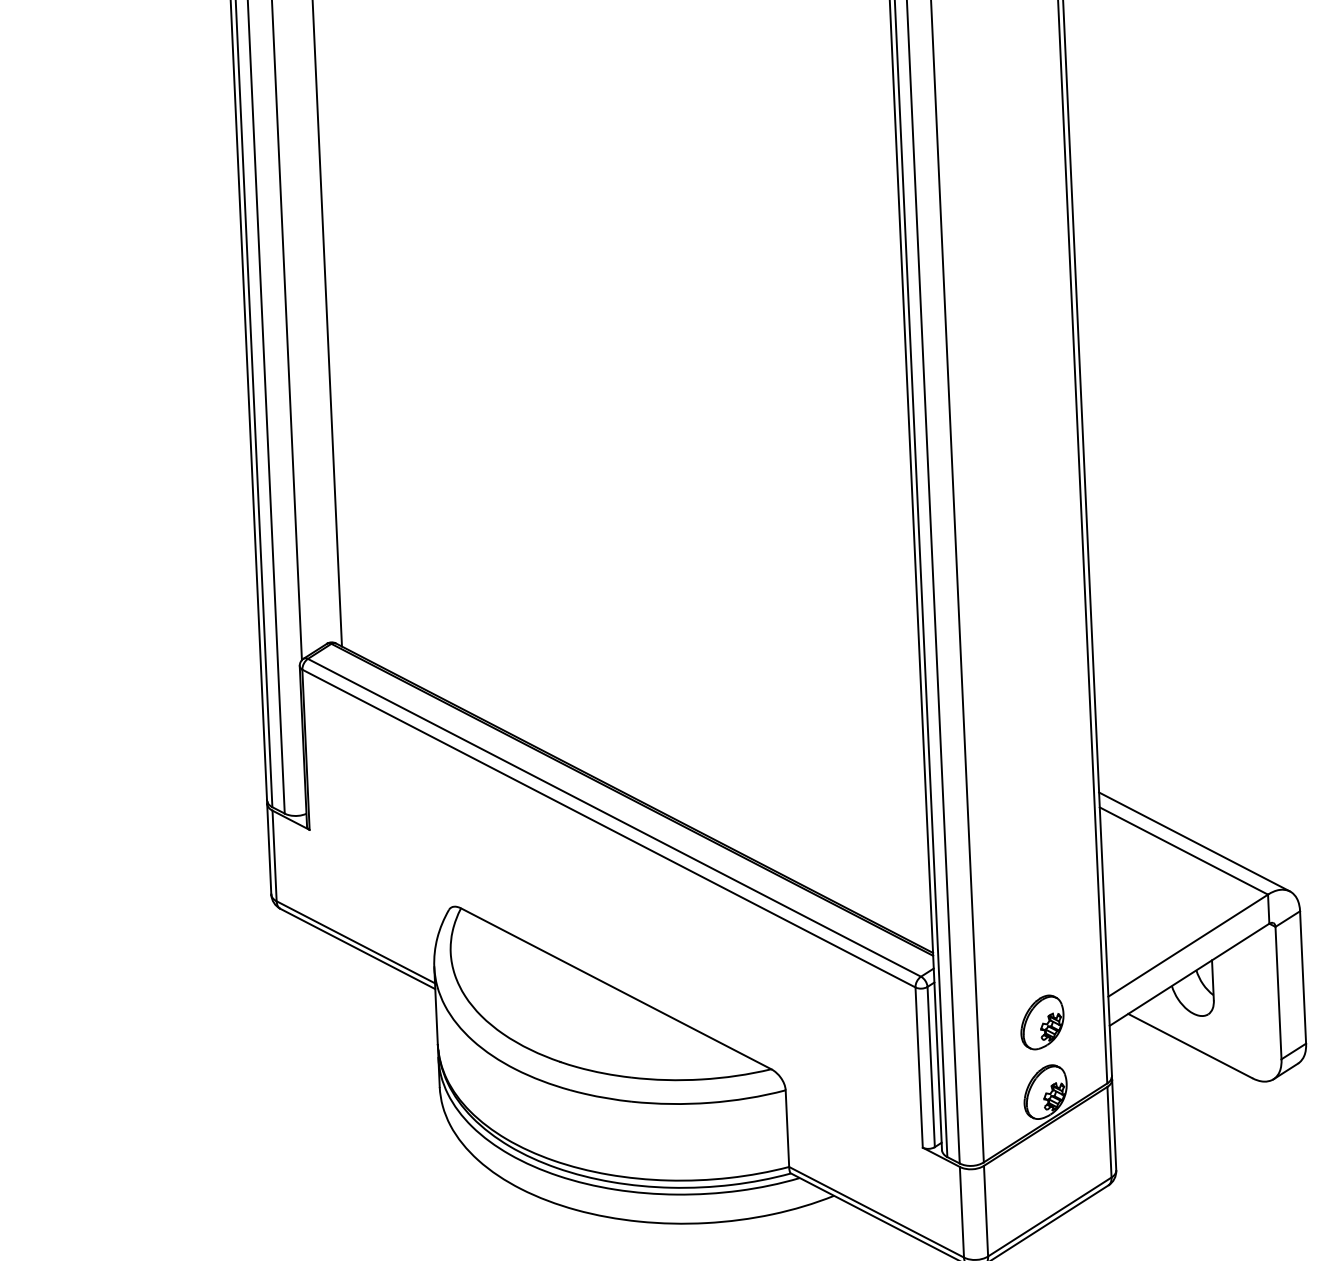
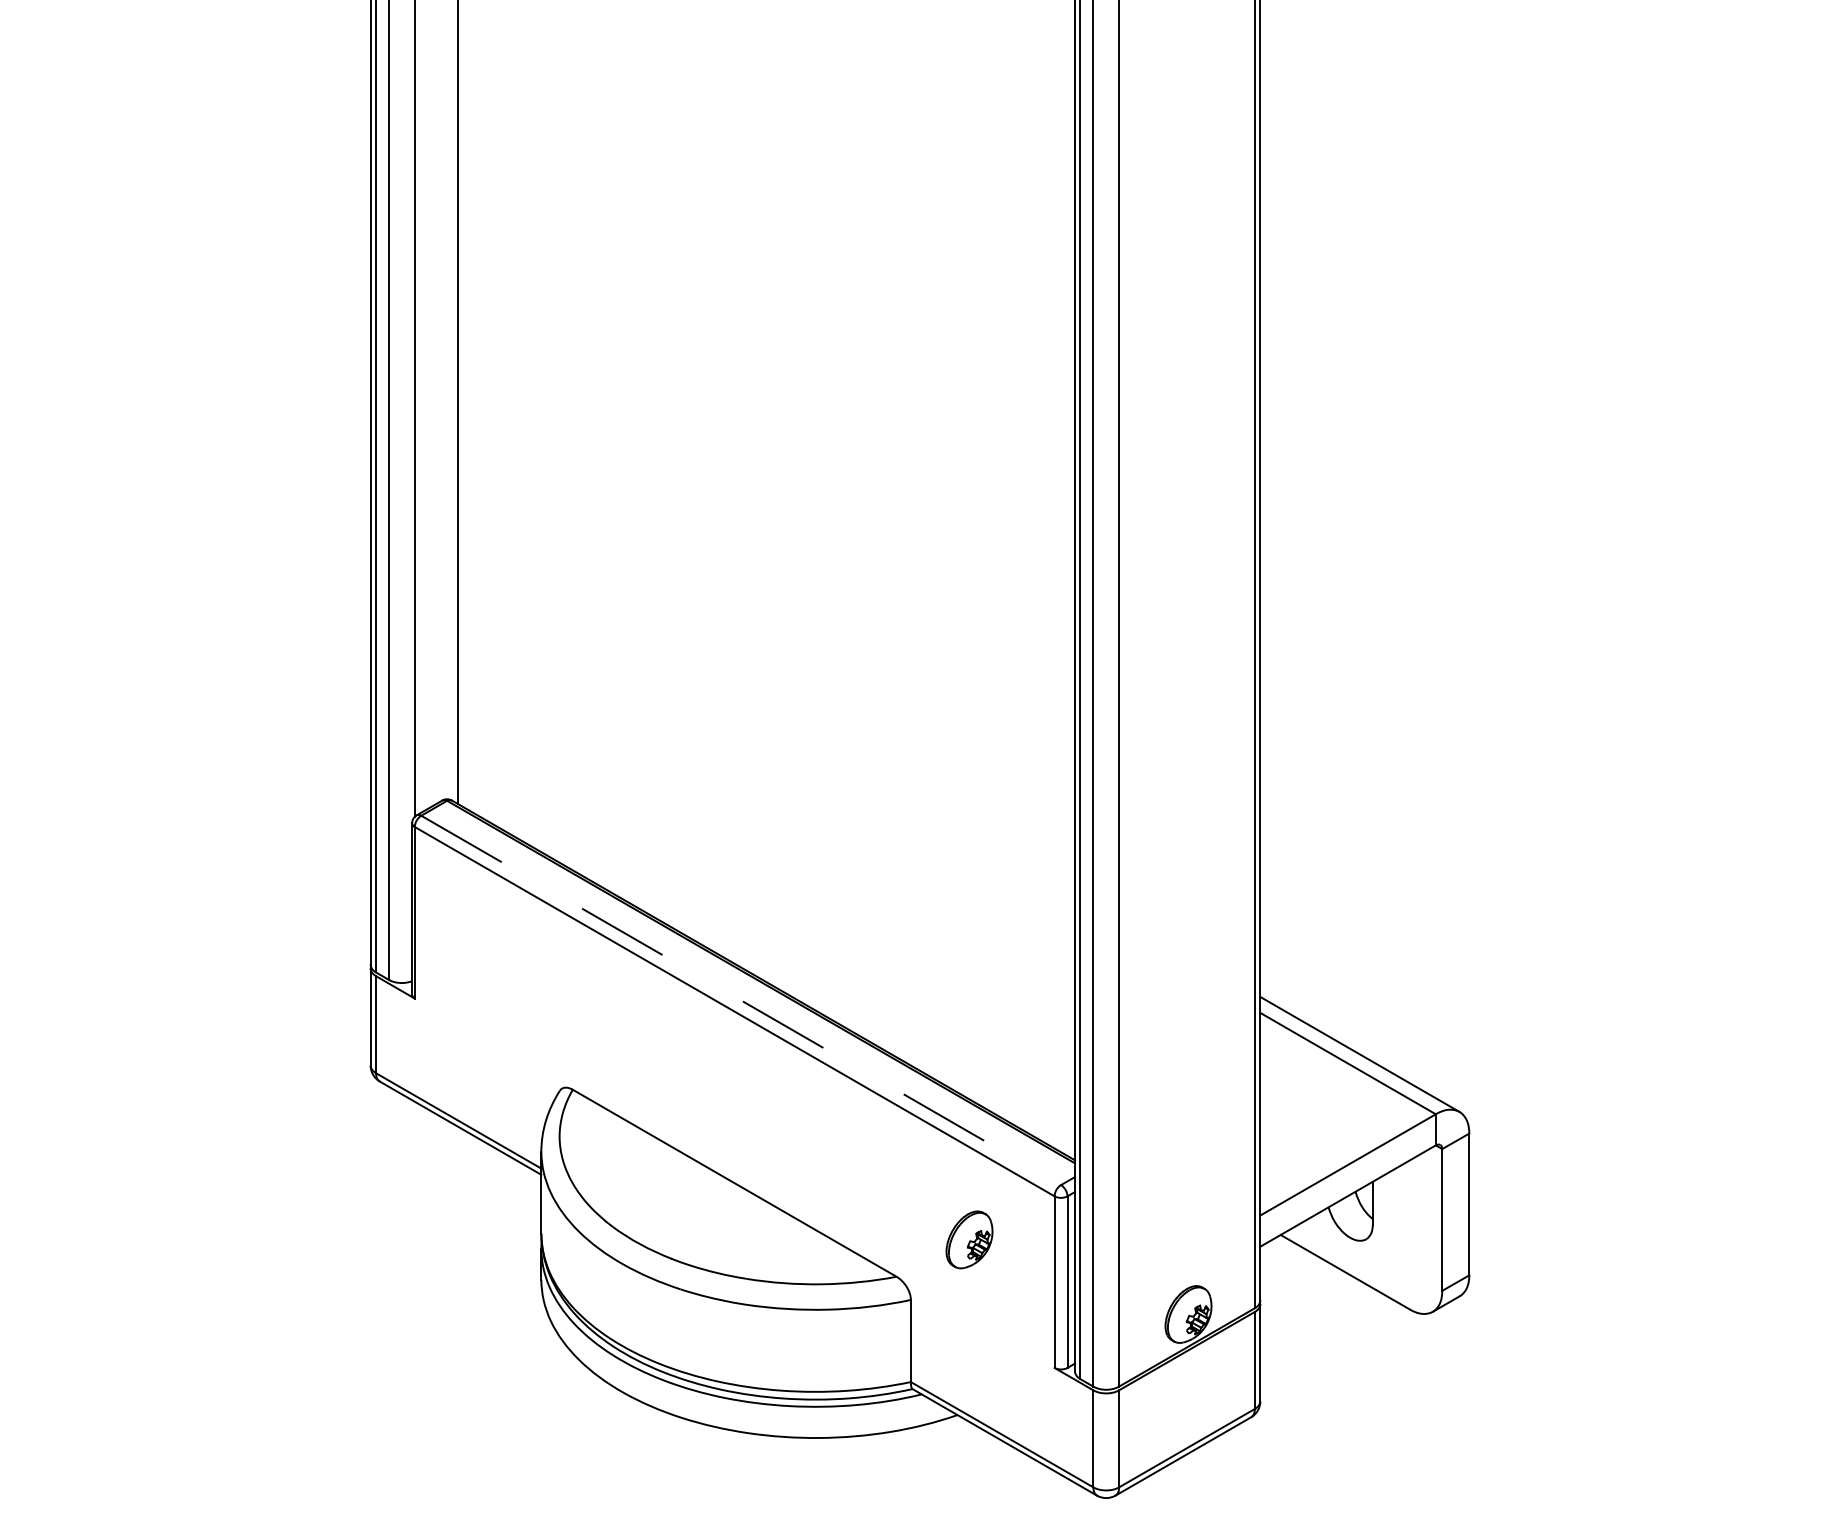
line: (614, 817) -> (741, 1000), solid -> dashed
part: (1042, 1022) -> (969, 1239), moved

